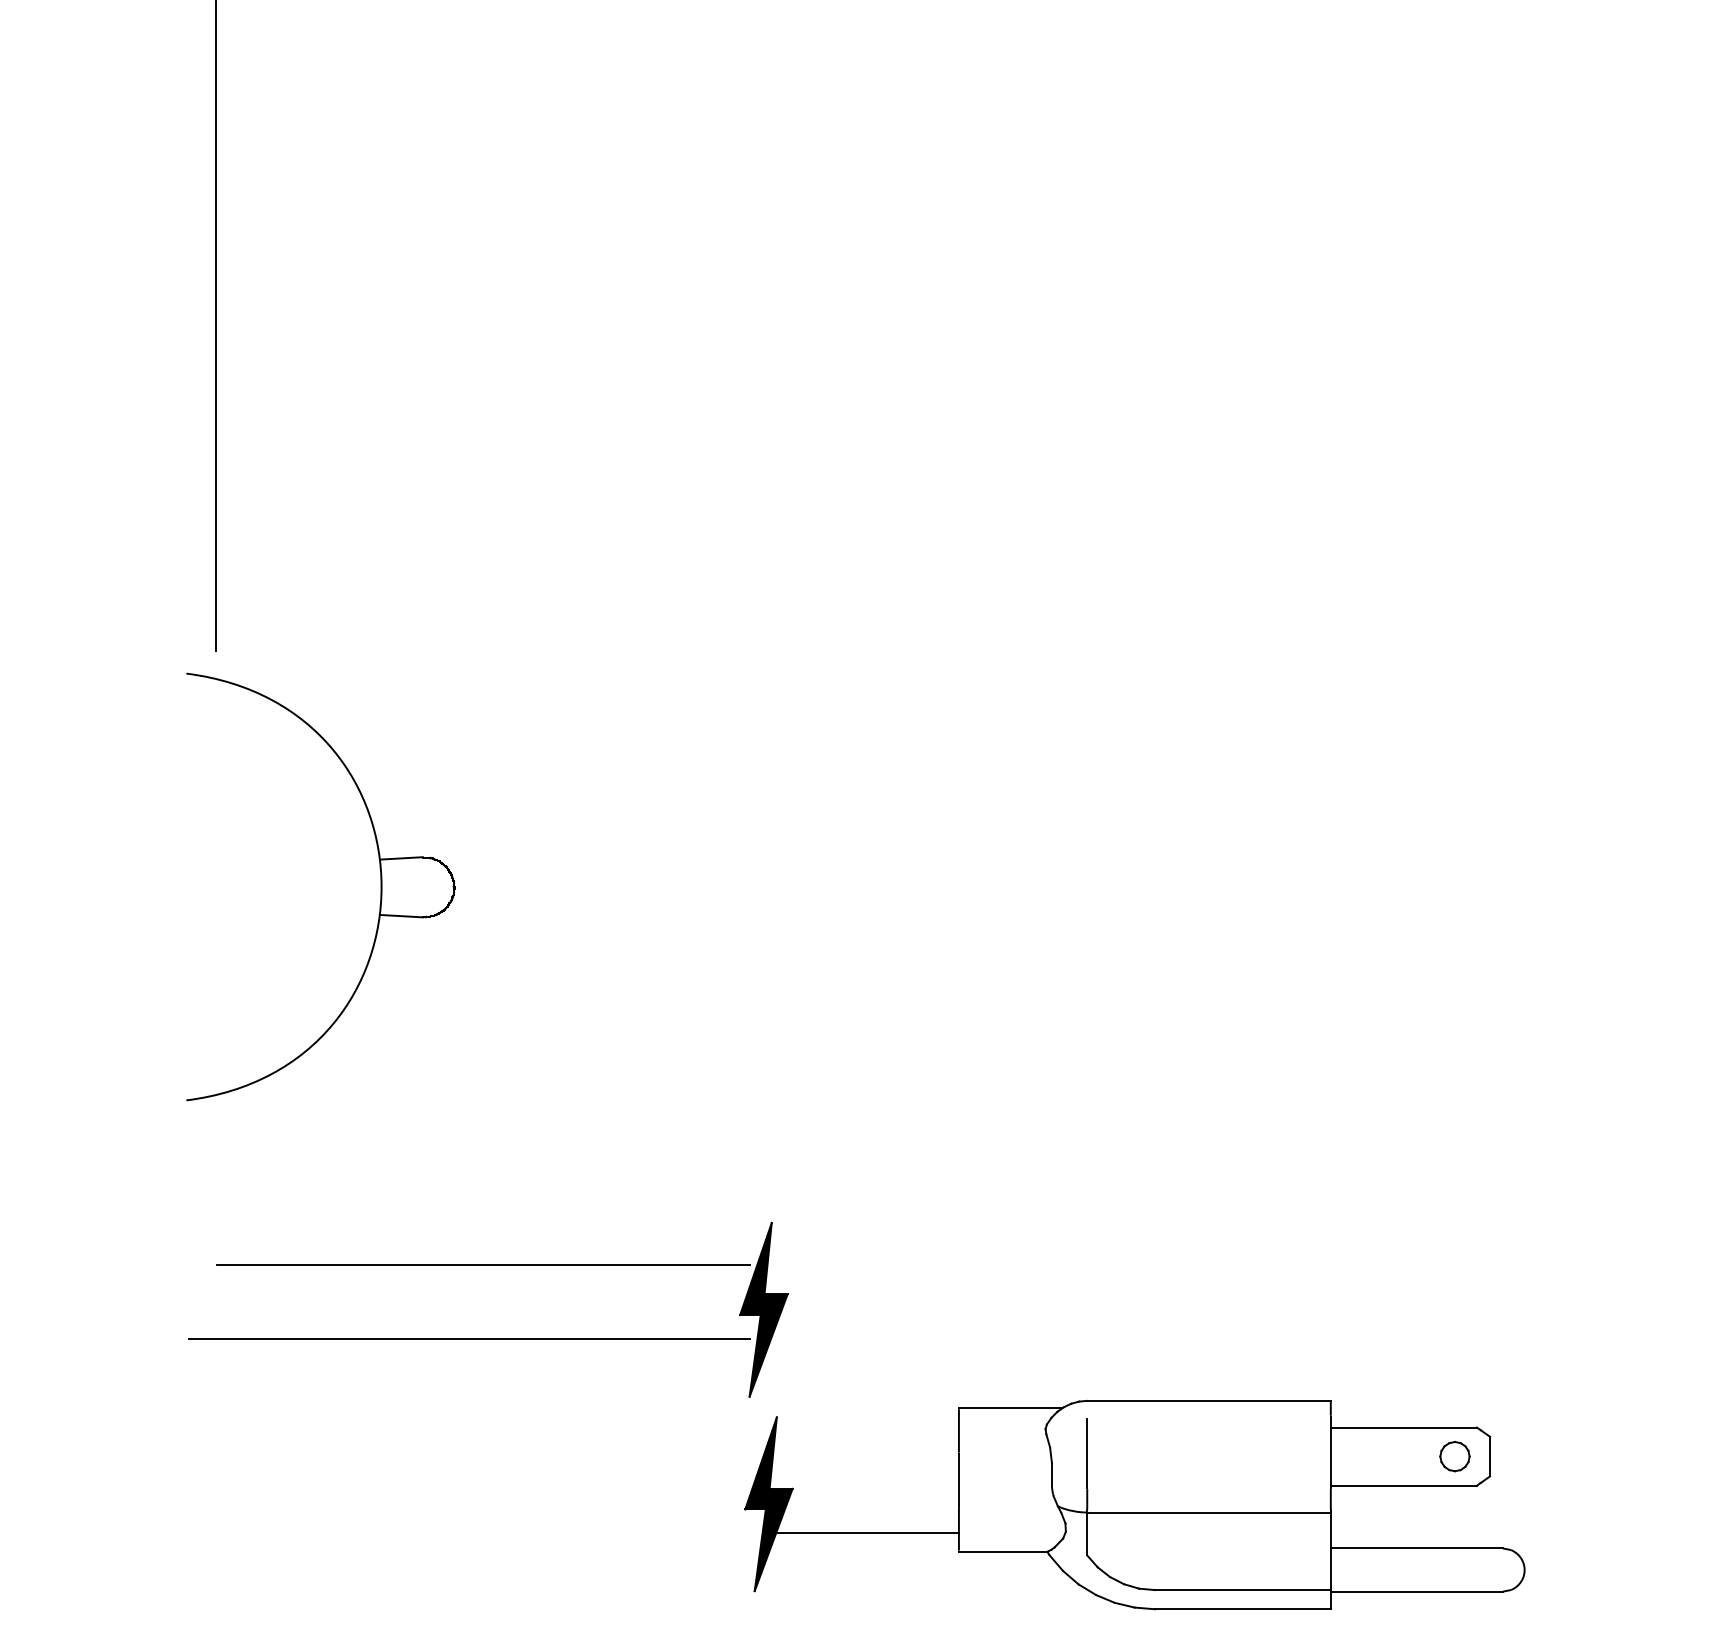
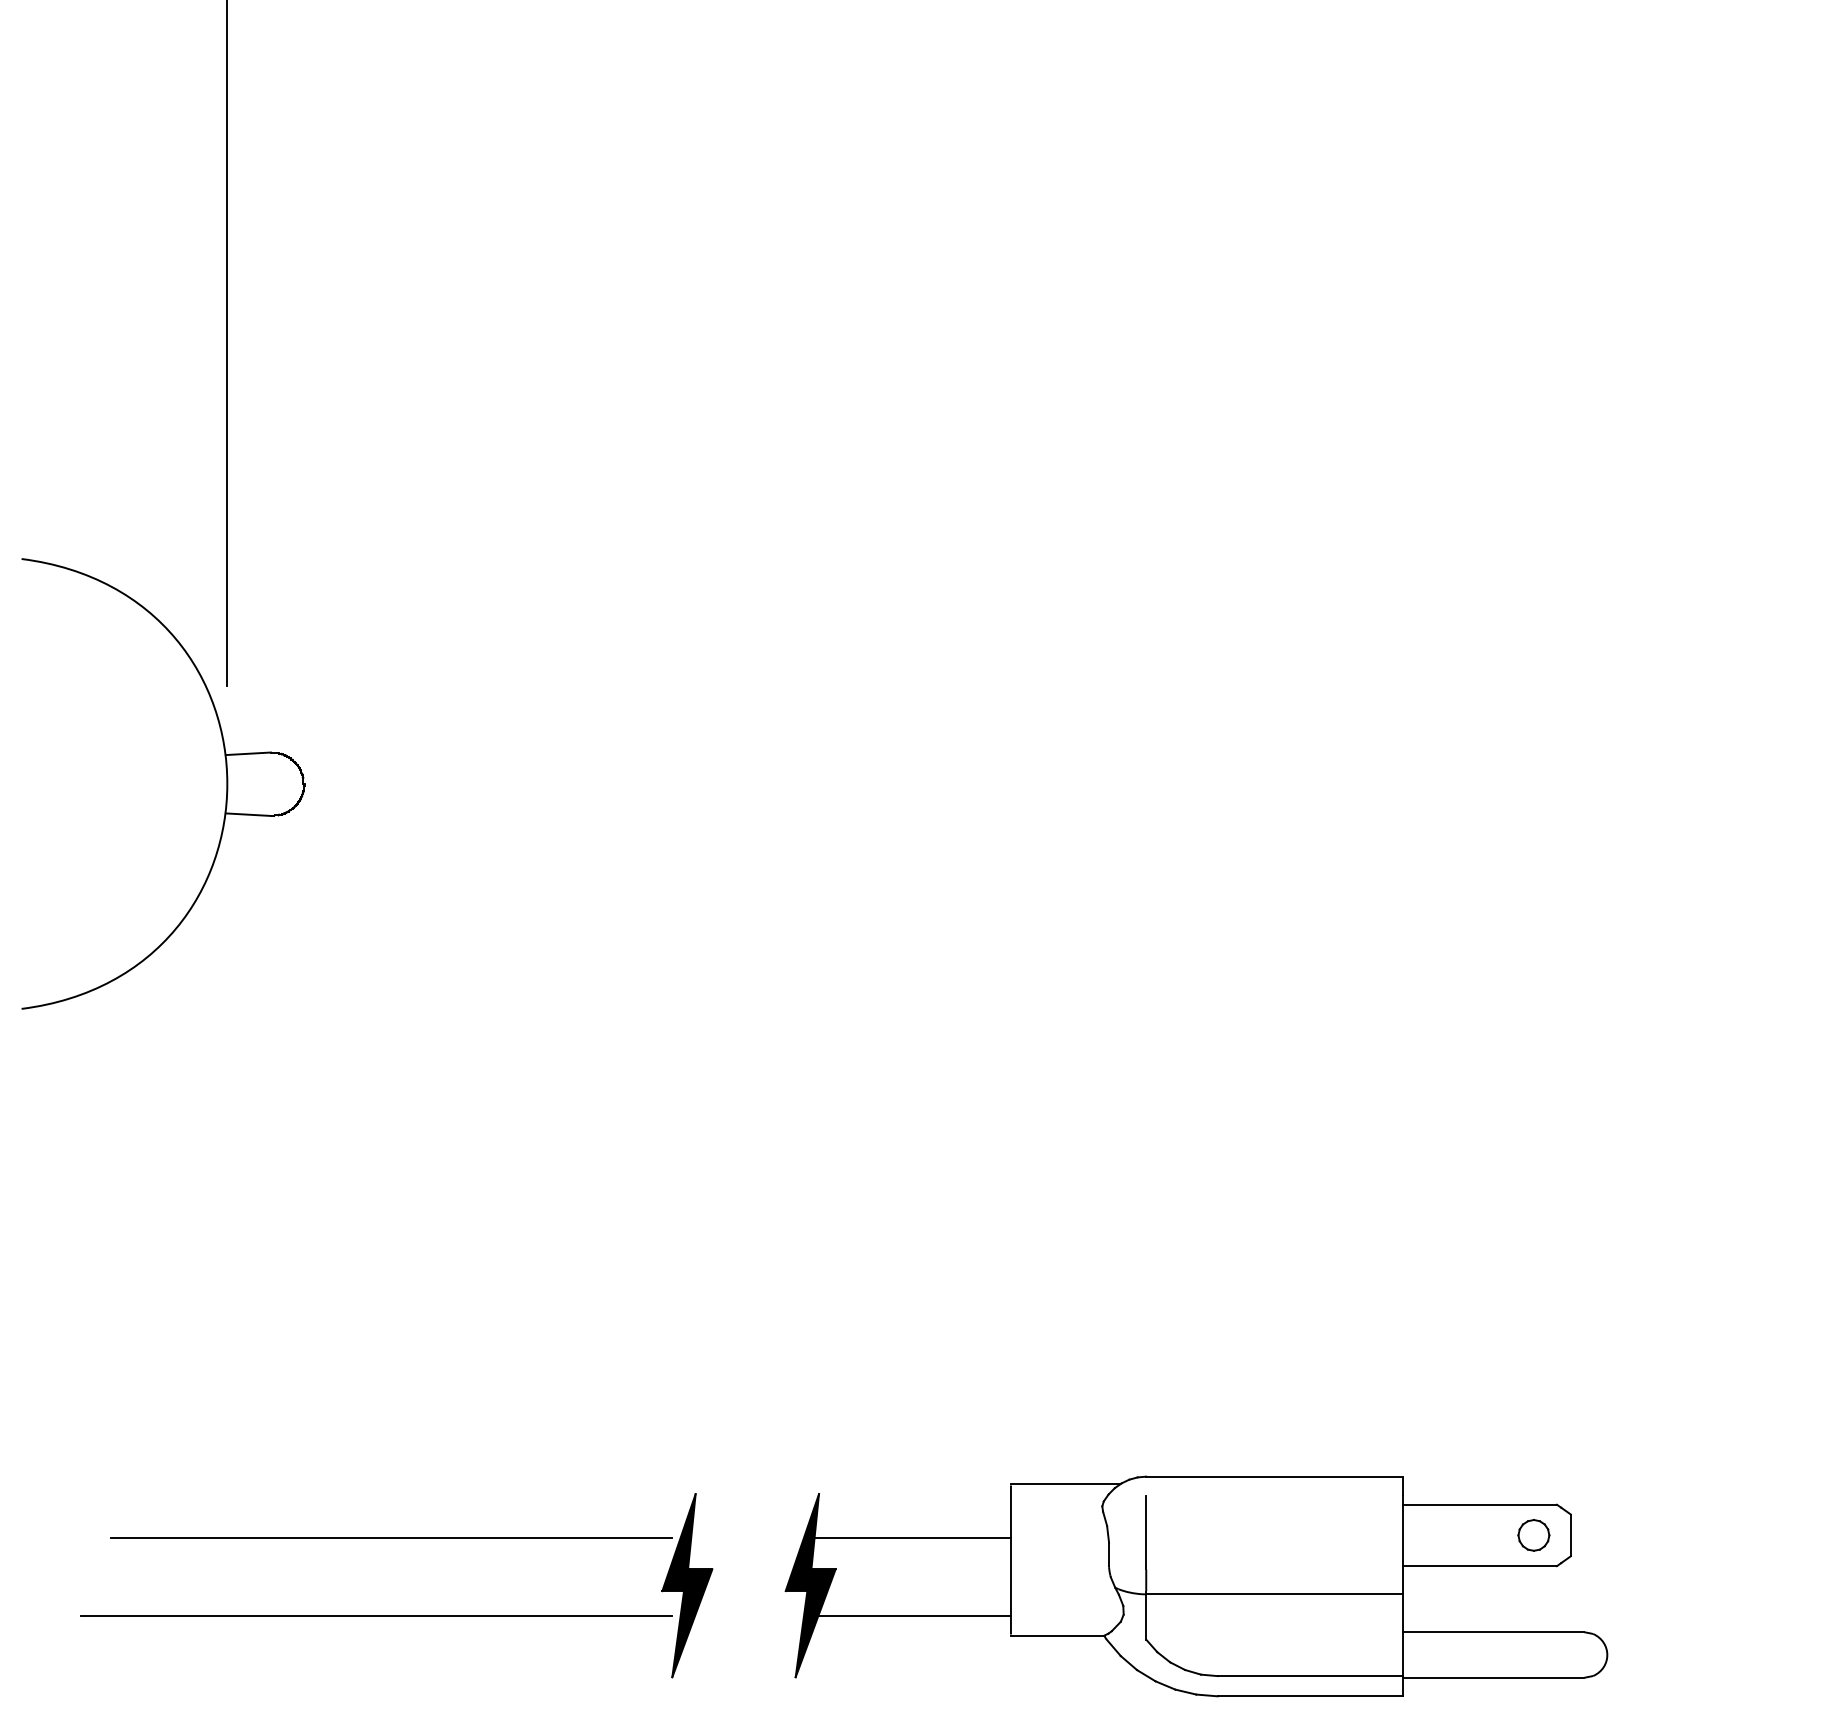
part: (380, 886) -> (226, 783), moved
part: (487, 1338) -> (396, 1615), moved
line: (865, 1459) -> (912, 1538), added

